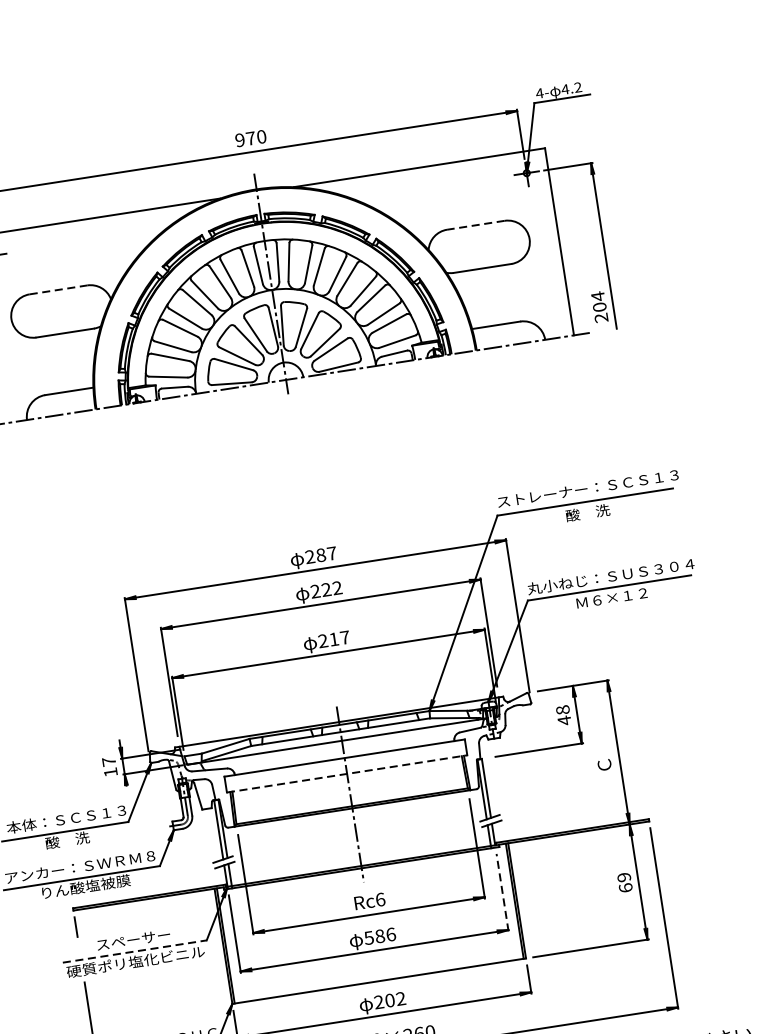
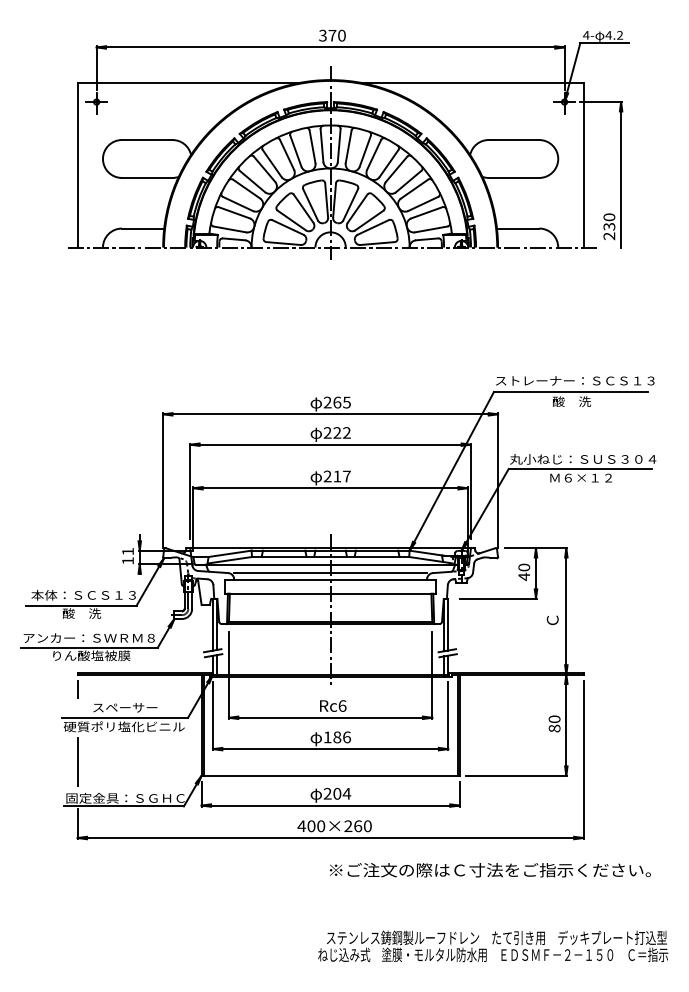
text: (239, 140) -> (322, 35), 970 -> 370
line: (475, 225) -> (513, 140), dashed -> solid
line: (58, 290) -> (147, 140), dashed -> solid
text: (598, 301) -> (609, 221), 204 -> 230
text: (325, 554) -> (341, 402), 287 -> 265
text: (563, 709) -> (524, 567), 48 -> 40
line: (343, 750) -> (330, 573), added
text: (108, 761) -> (127, 551), 17 -> 11
line: (346, 773) -> (330, 593), dashed -> solid
text: (624, 882) -> (554, 723), 69 -> 80
line: (502, 891) -> (448, 715), dashed -> solid
text: (368, 938) -> (327, 737), 586 -> 186
line: (135, 950) -> (125, 717), dashed -> solid
text: (400, 998) -> (346, 793), 202 -> 204

